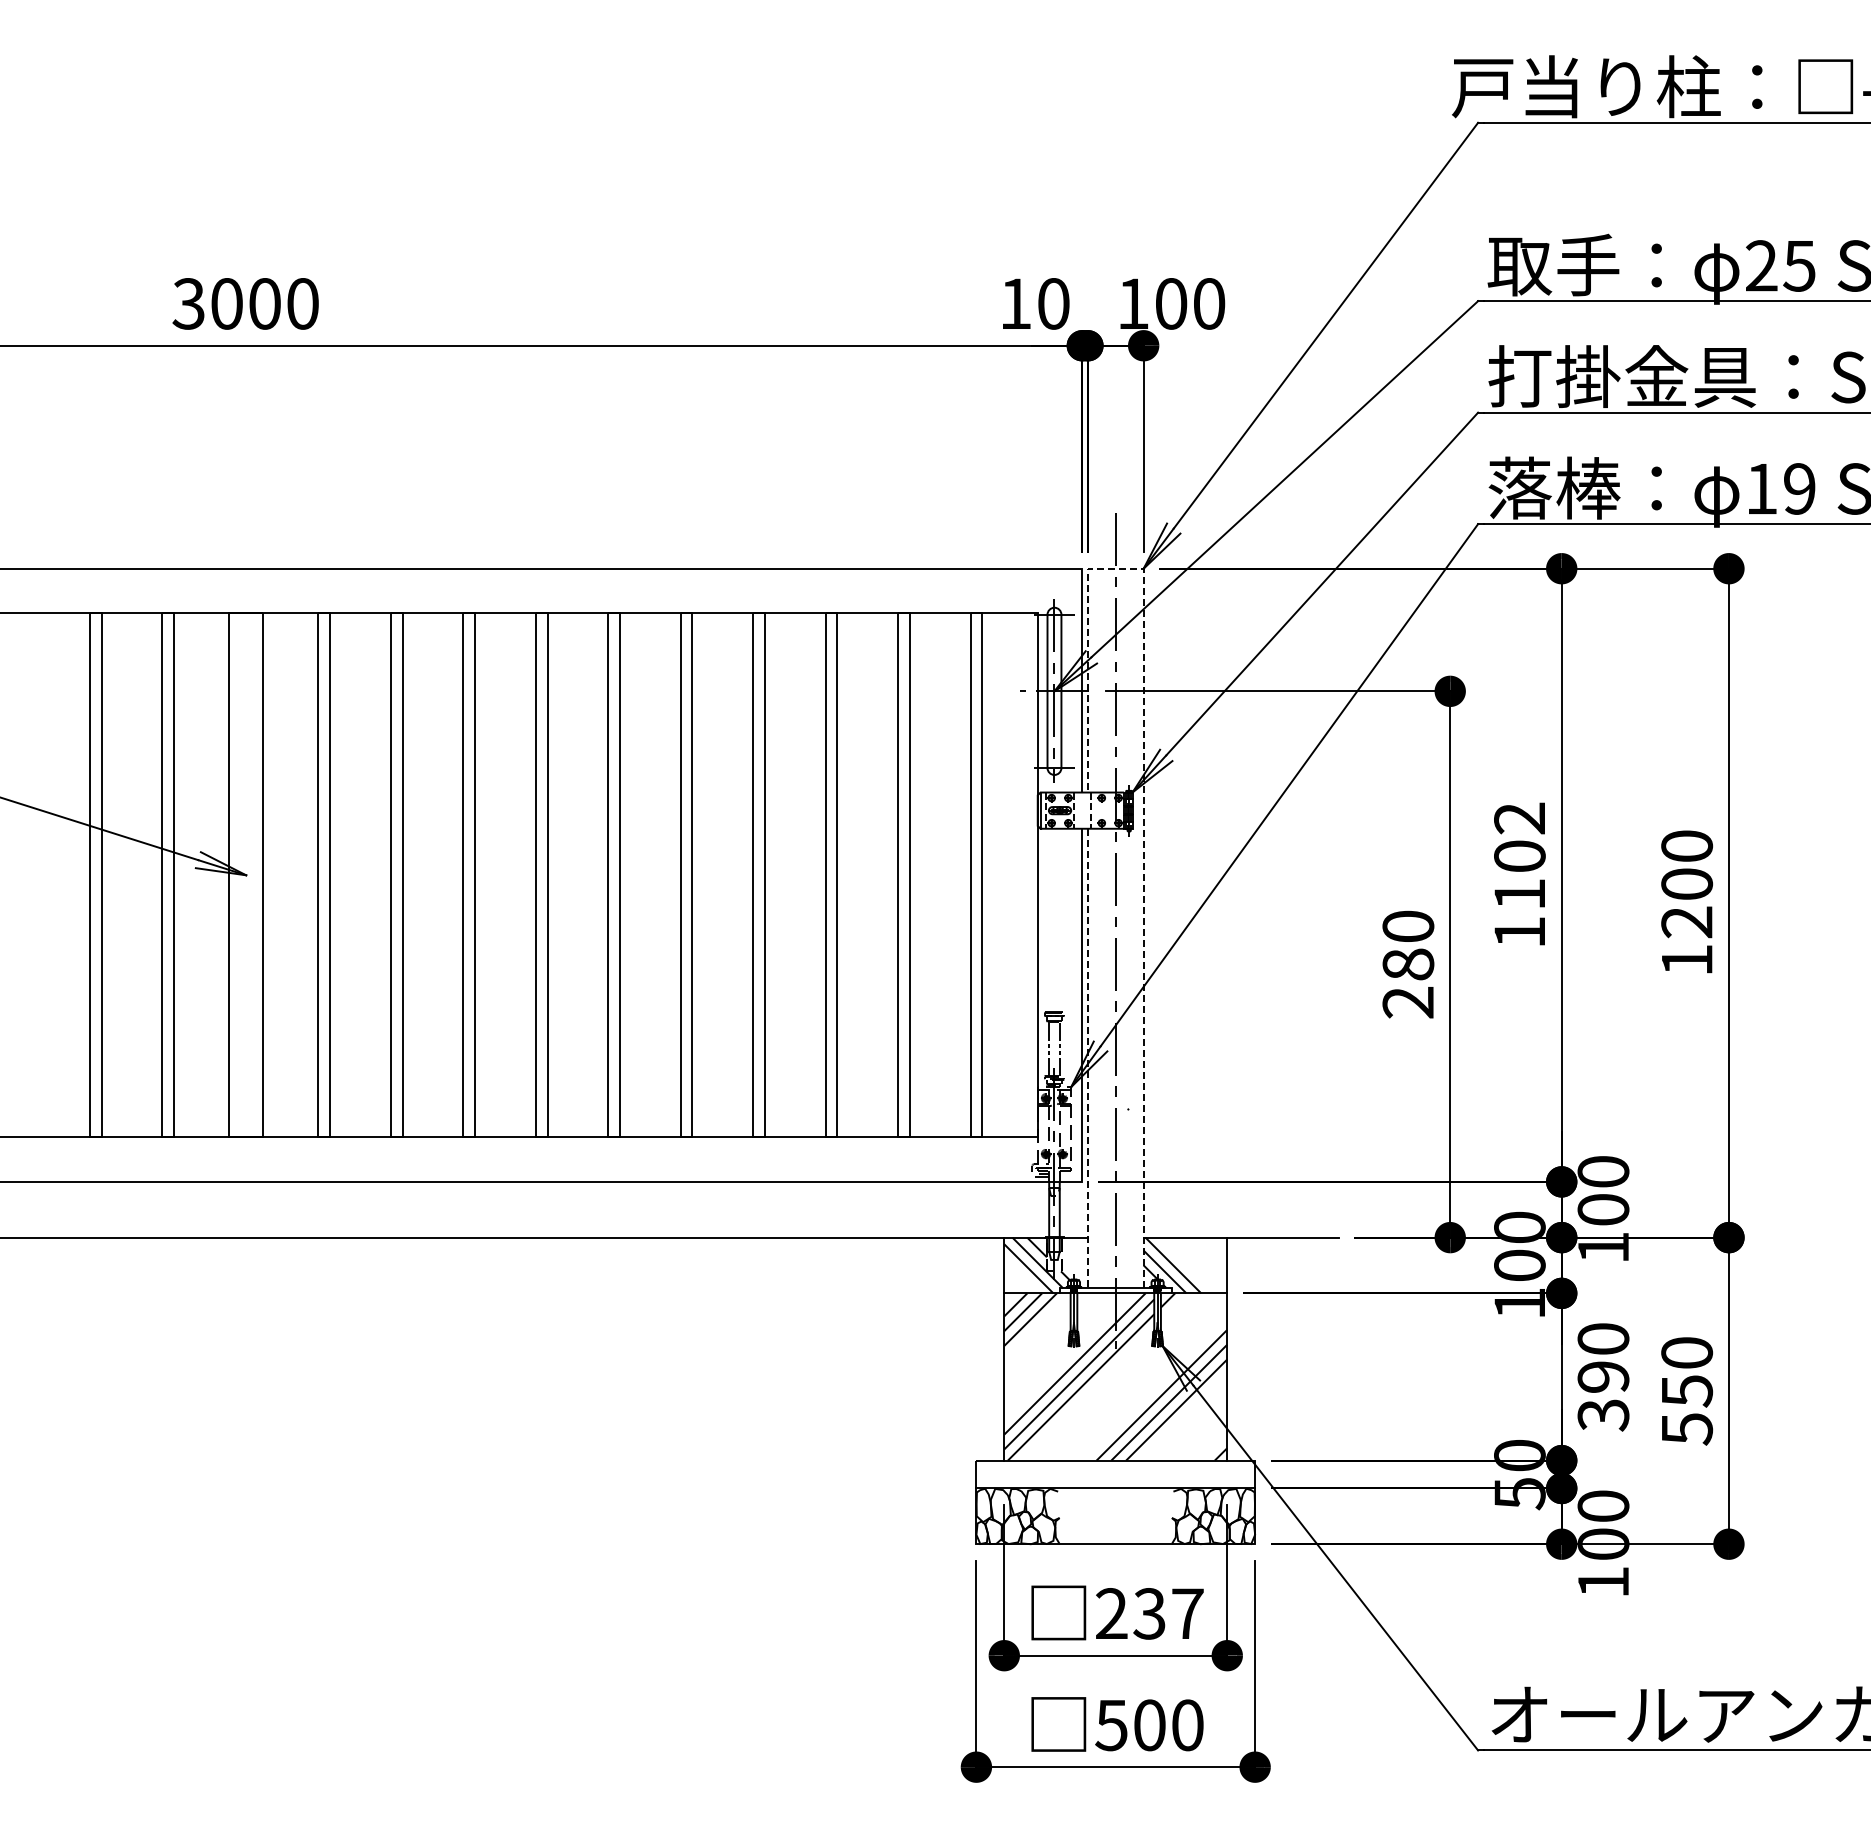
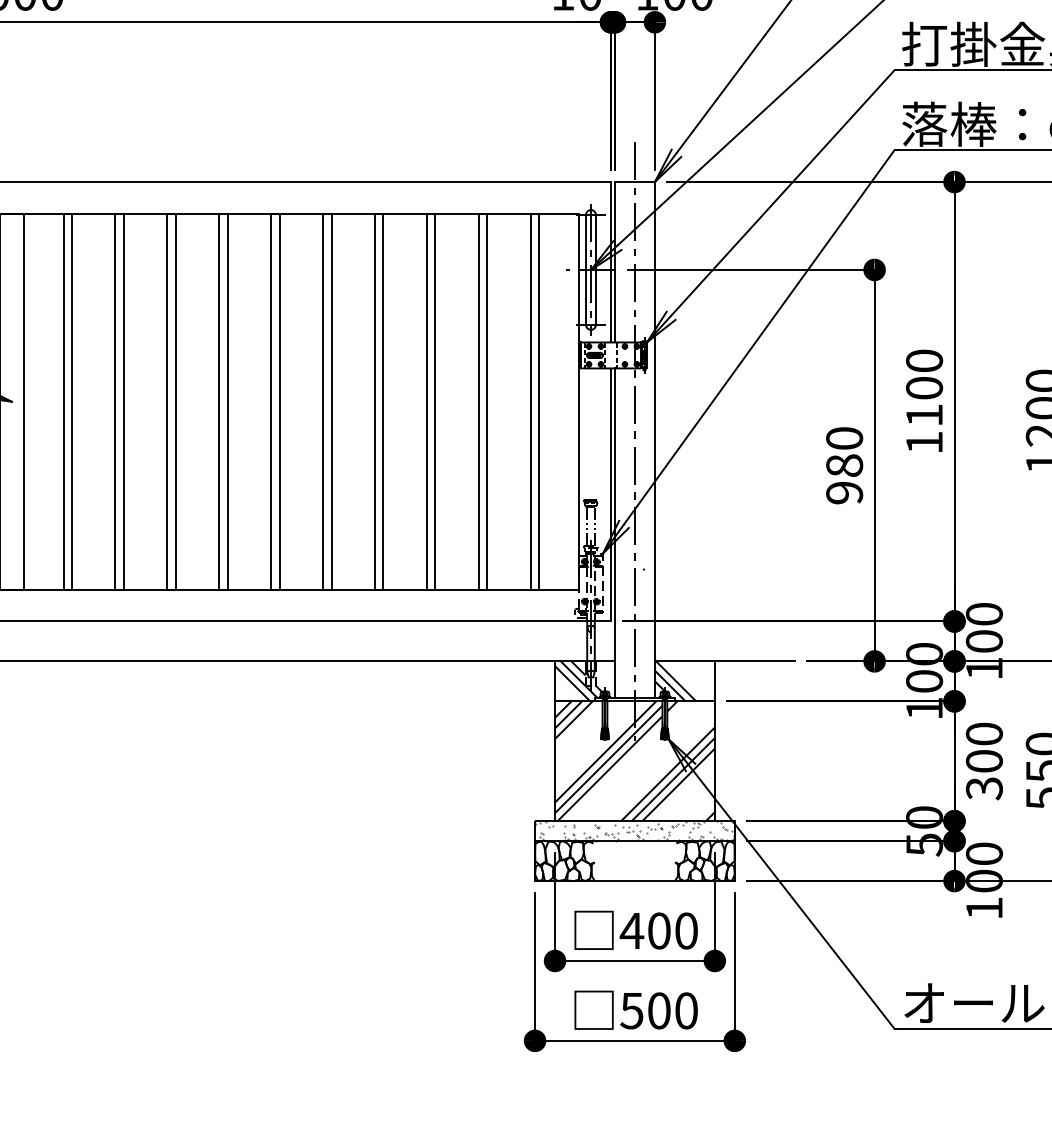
line: (1143, 787) -> (654, 338), dashed -> solid
text: (1519, 818) -> (924, 361), 1102 -> 1100
text: (1408, 1002) -> (844, 492), 280 -> 980
line: (1087, 1058) -> (614, 533), dashed -> solid
text: (1603, 1376) -> (984, 760), 390 -> 300
hatch: (1115, 1474) -> (634, 831), added
text: (1148, 1613) -> (658, 930), 237 -> 400

